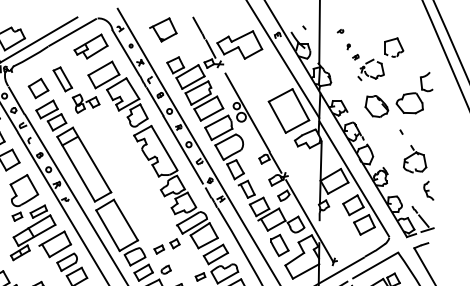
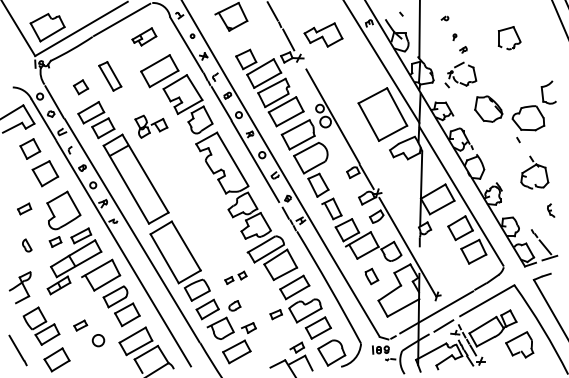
part: (239, 44) -> (323, 34), size x0.7
part: (91, 46) -> (144, 36), size x0.6
part: (365, 71) -> (454, 76), moved
part: (38, 87) -> (80, 86), size x0.6
part: (413, 92) -> (533, 105), moved
part: (86, 103) -> (151, 126), moved
part: (428, 190) -> (550, 210), size x0.6
part: (279, 245) -> (371, 276), size x0.6
part: (166, 246) -> (235, 277), size x0.7

